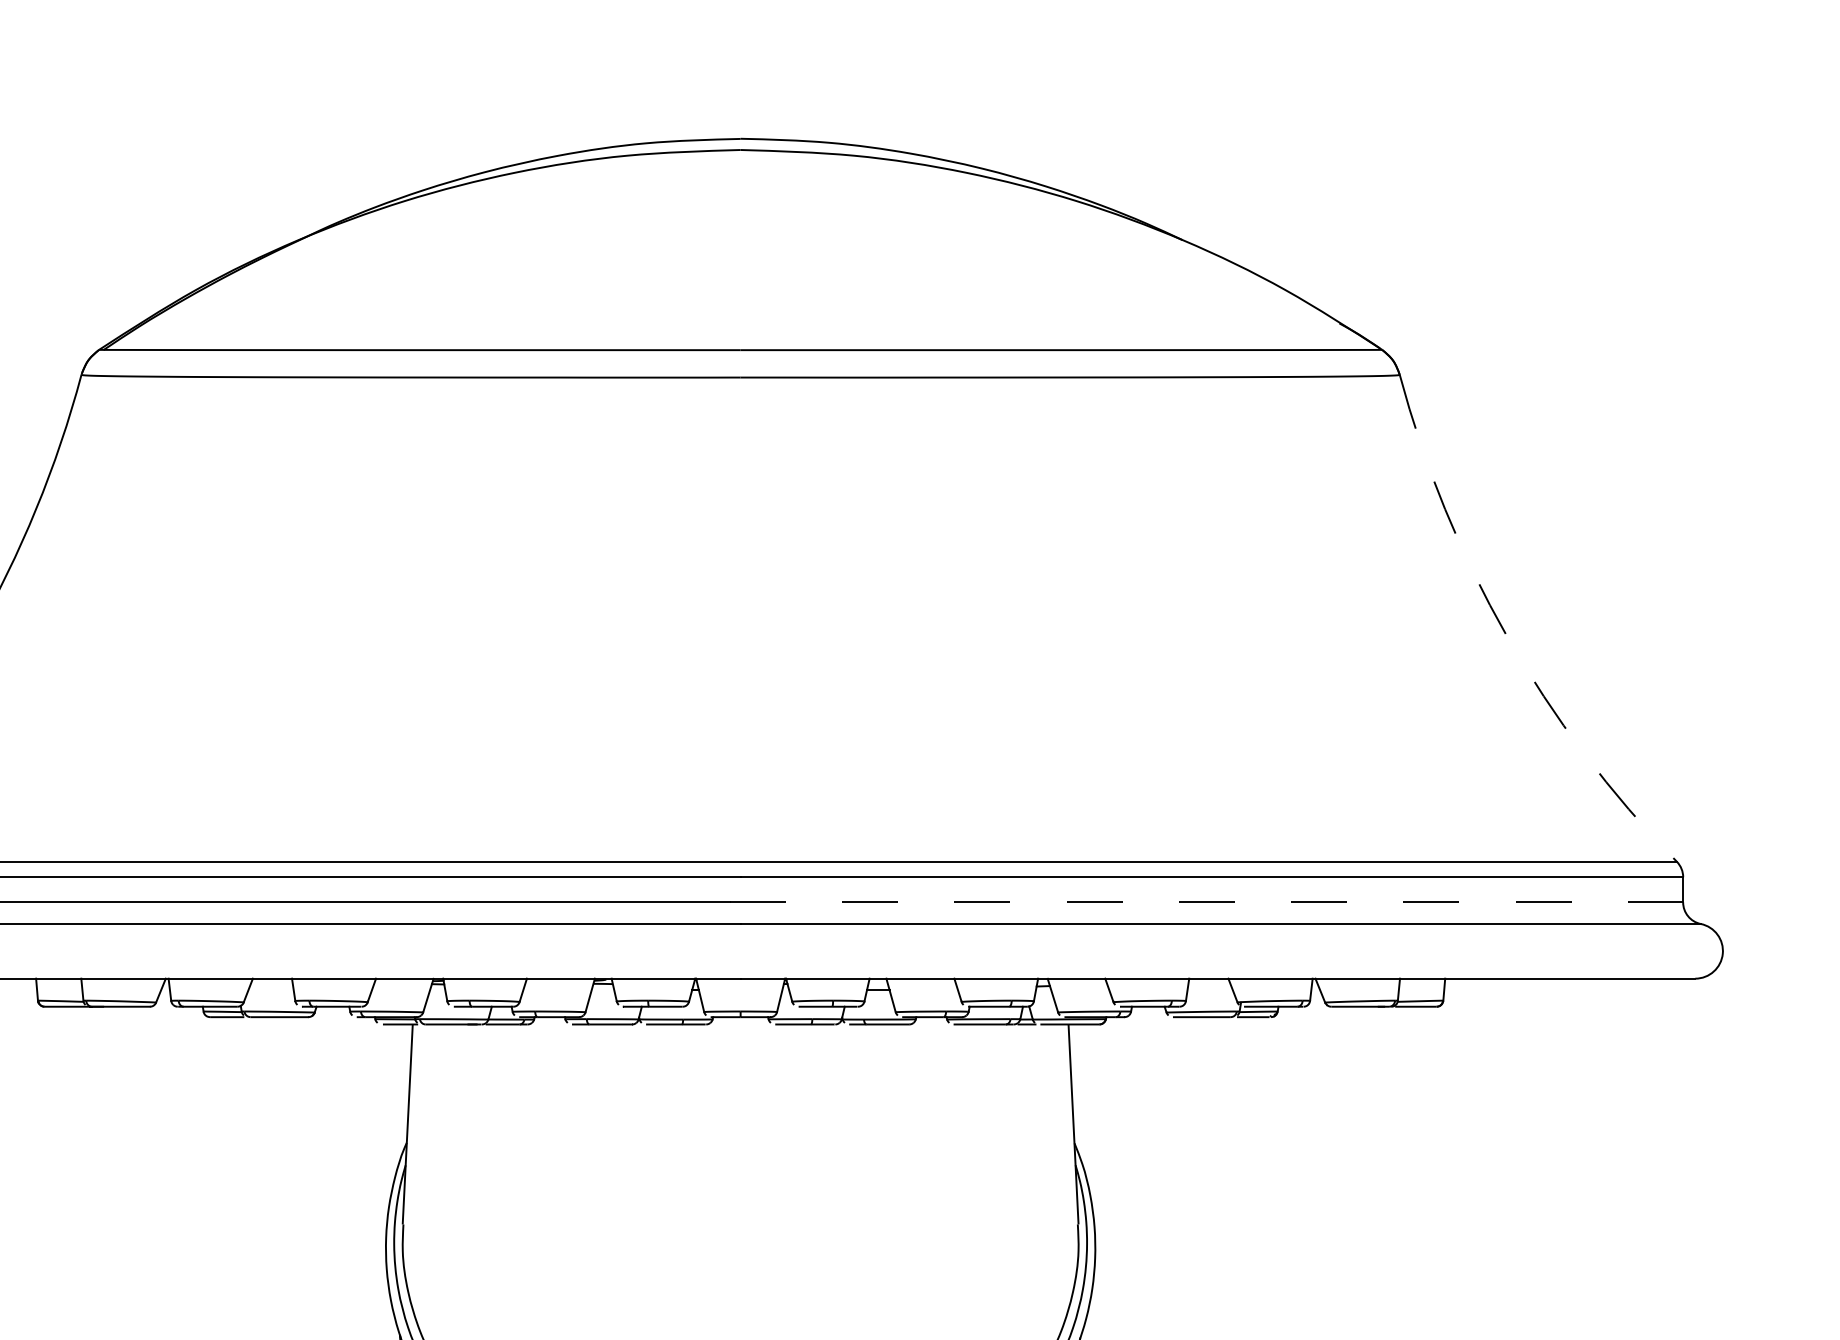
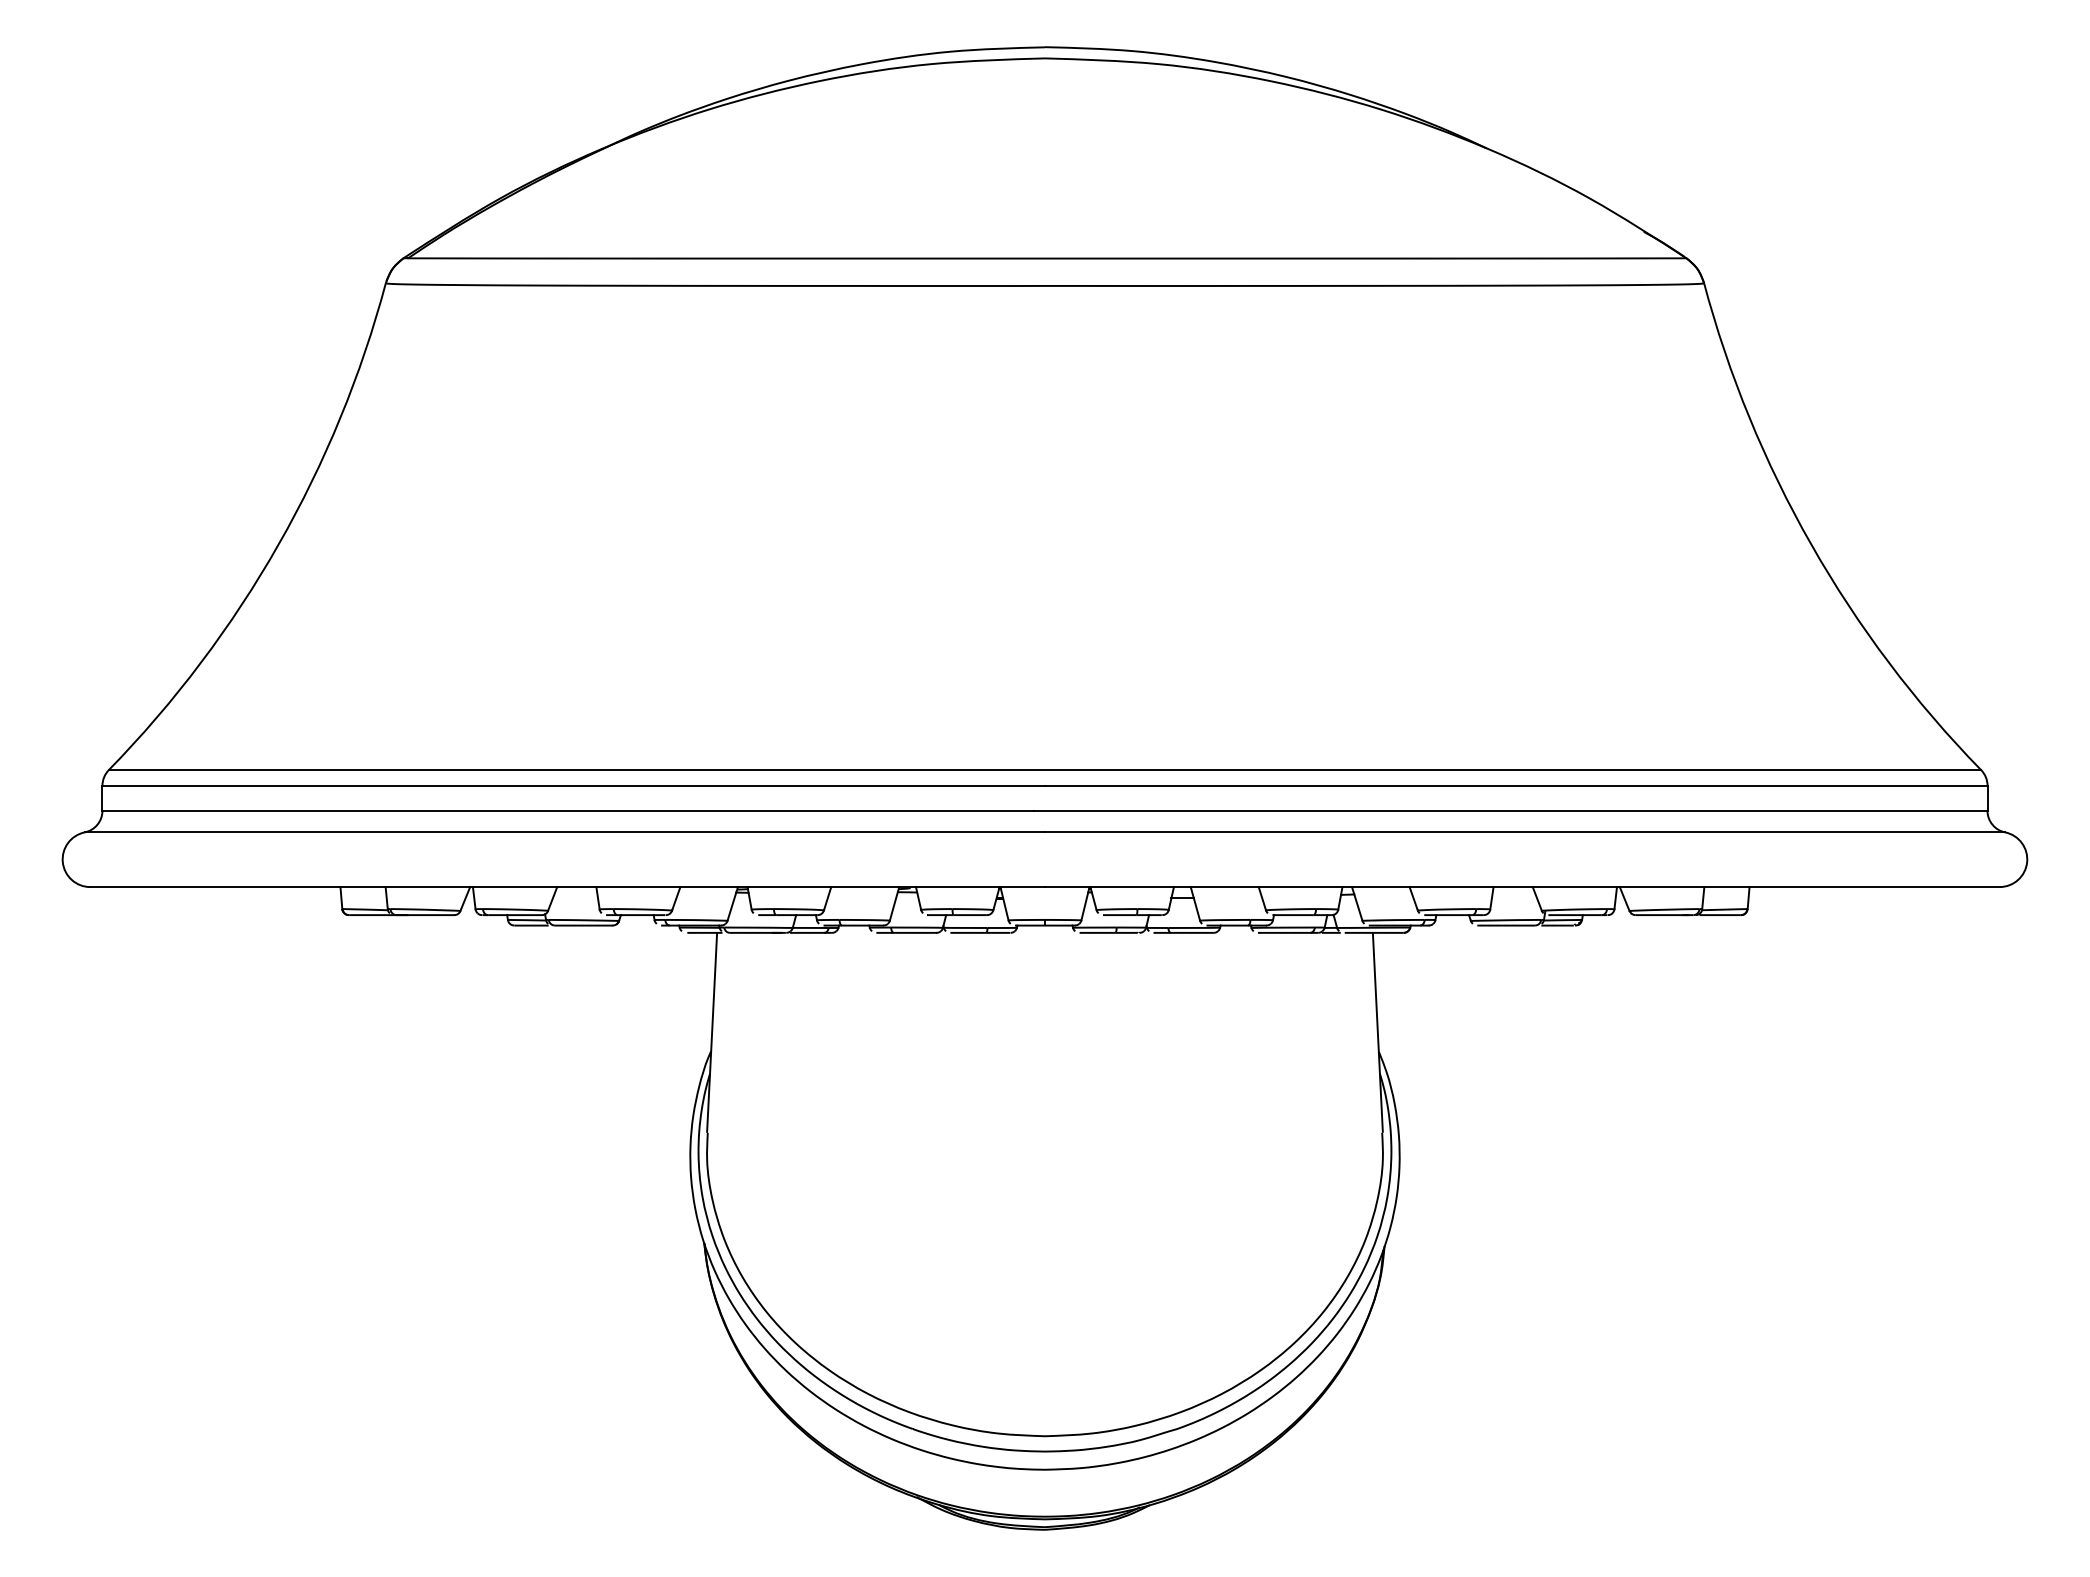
arc: (1507, 636) -> (1811, 544), dashed -> solid
line: (1206, 902) -> (1510, 810), dashed -> solid

